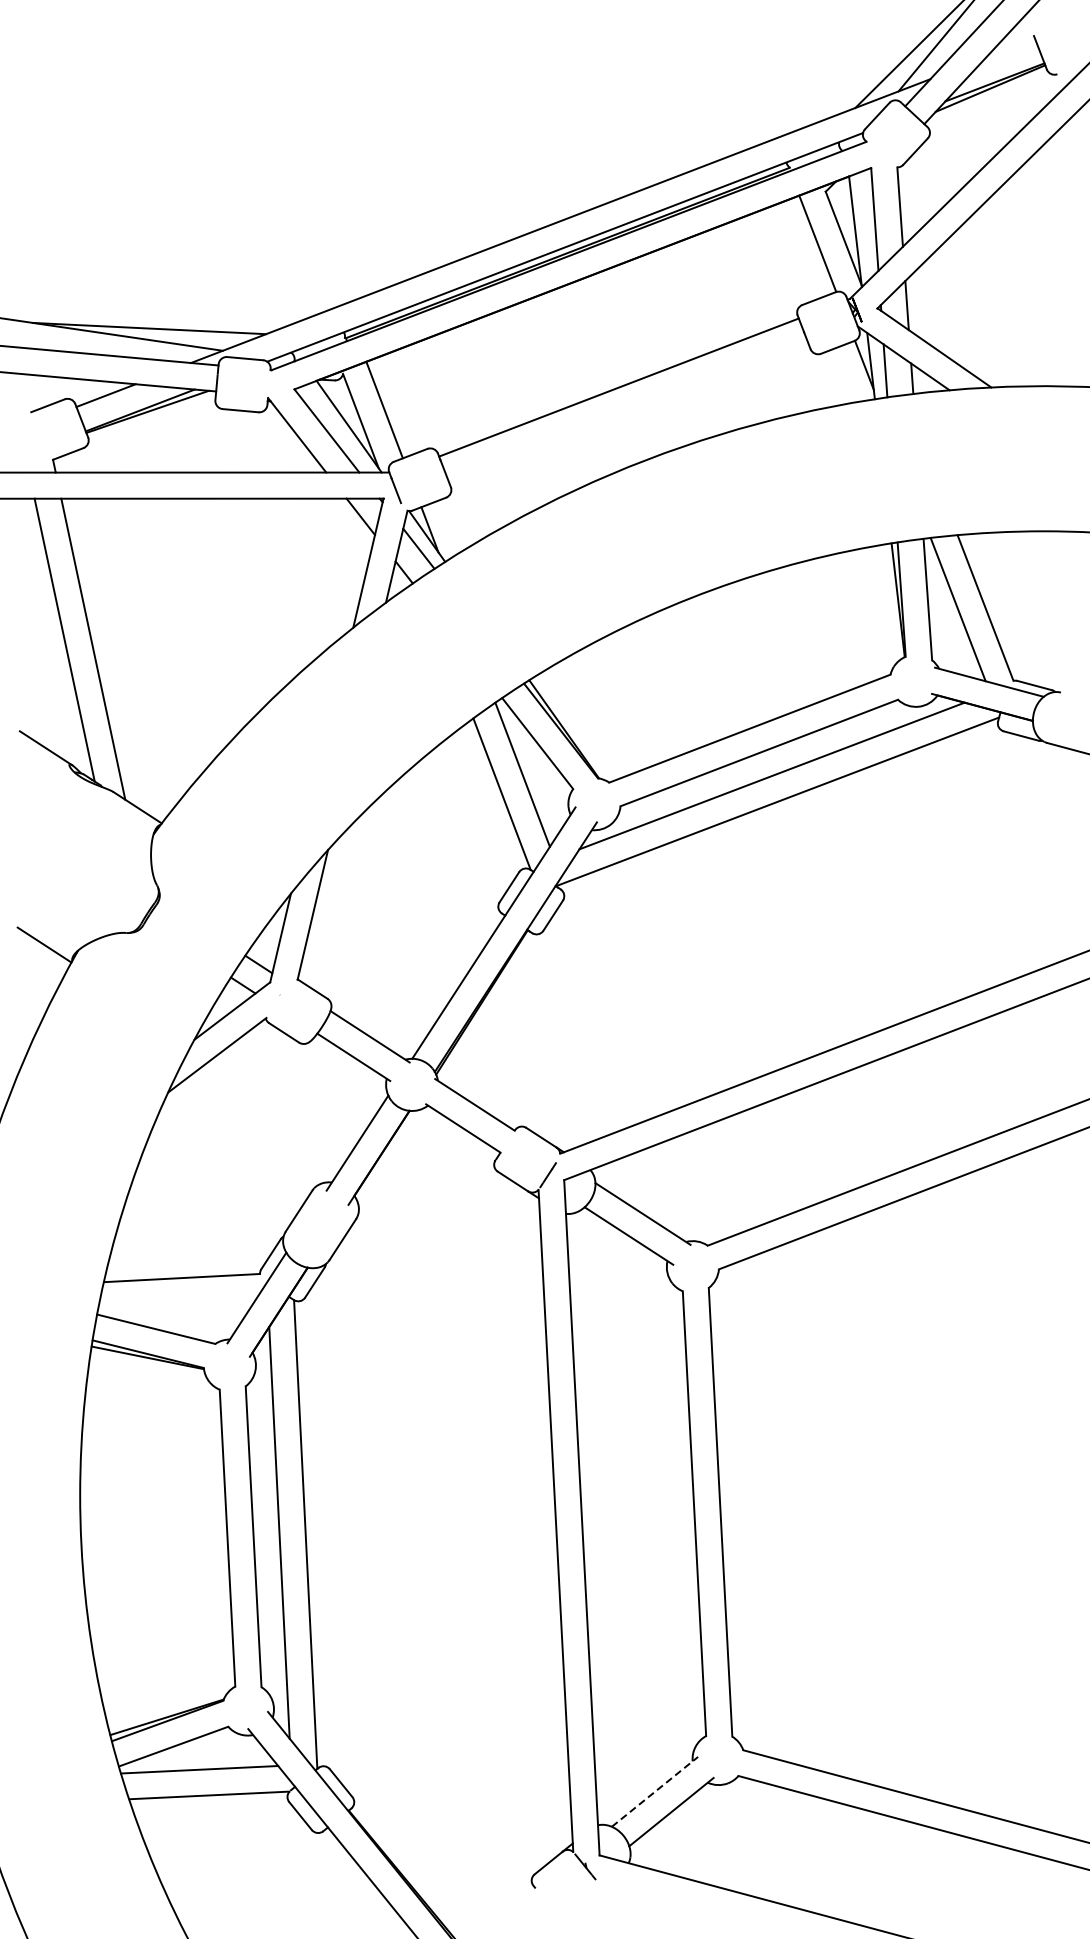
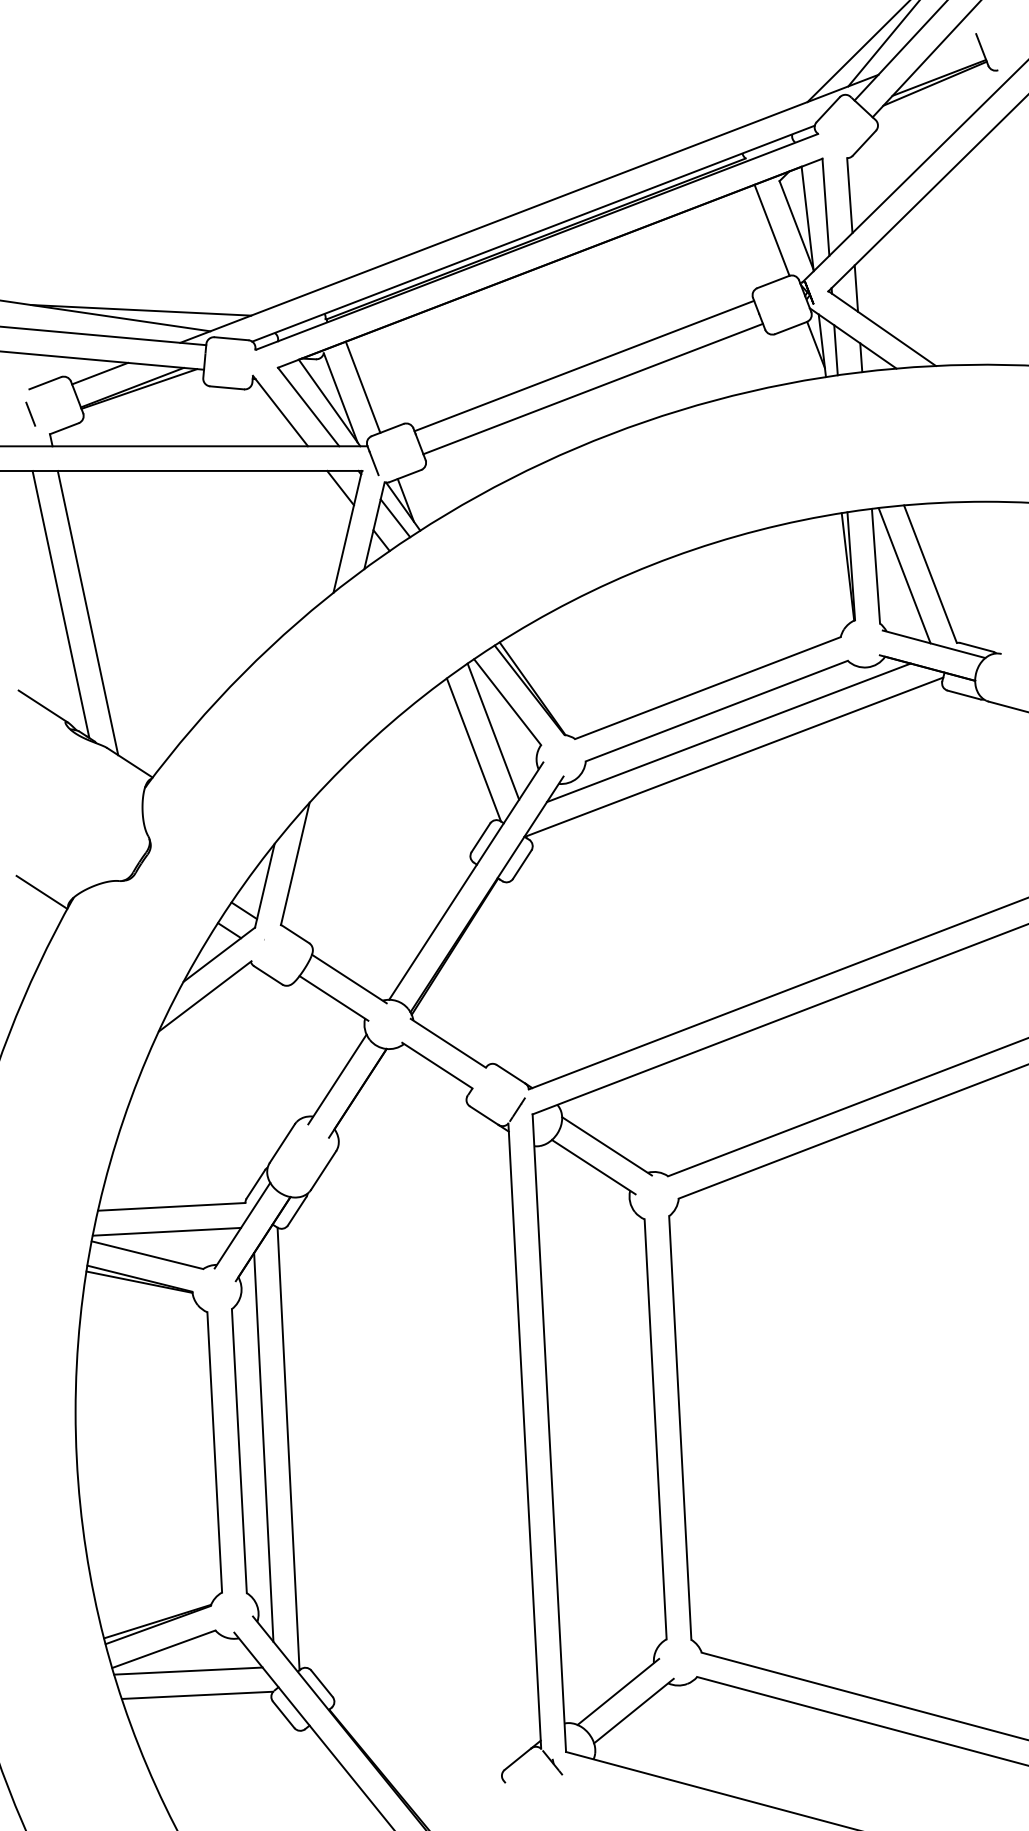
line: (627, 411) -> (592, 388), added
line: (32, 437) -> (30, 413), added
line: (176, 1304) -> (166, 1231), added
line: (655, 1791) -> (618, 1691), dashed -> solid

